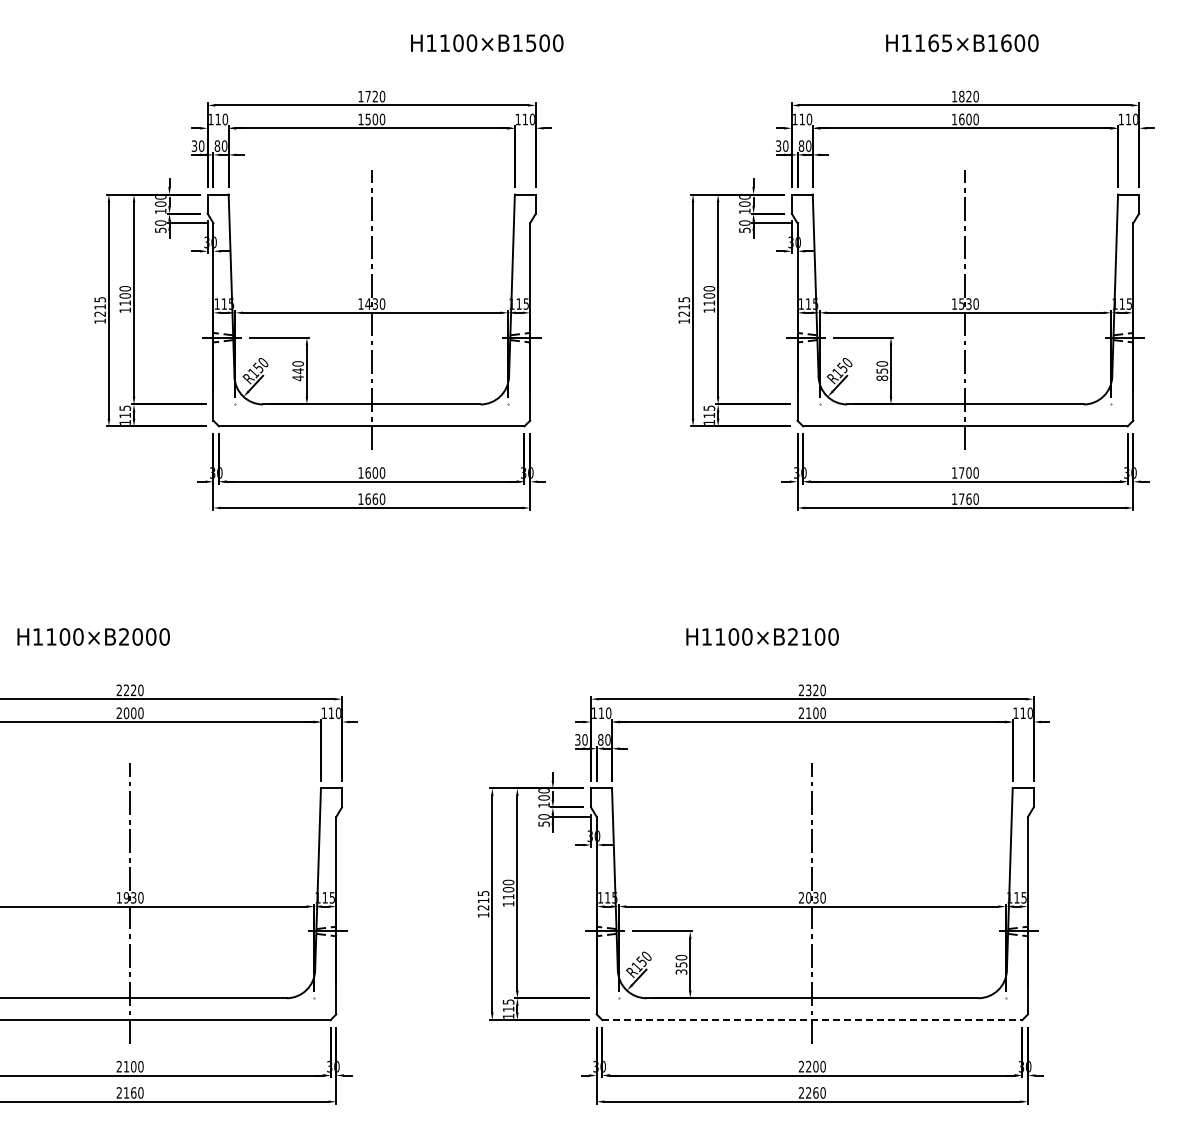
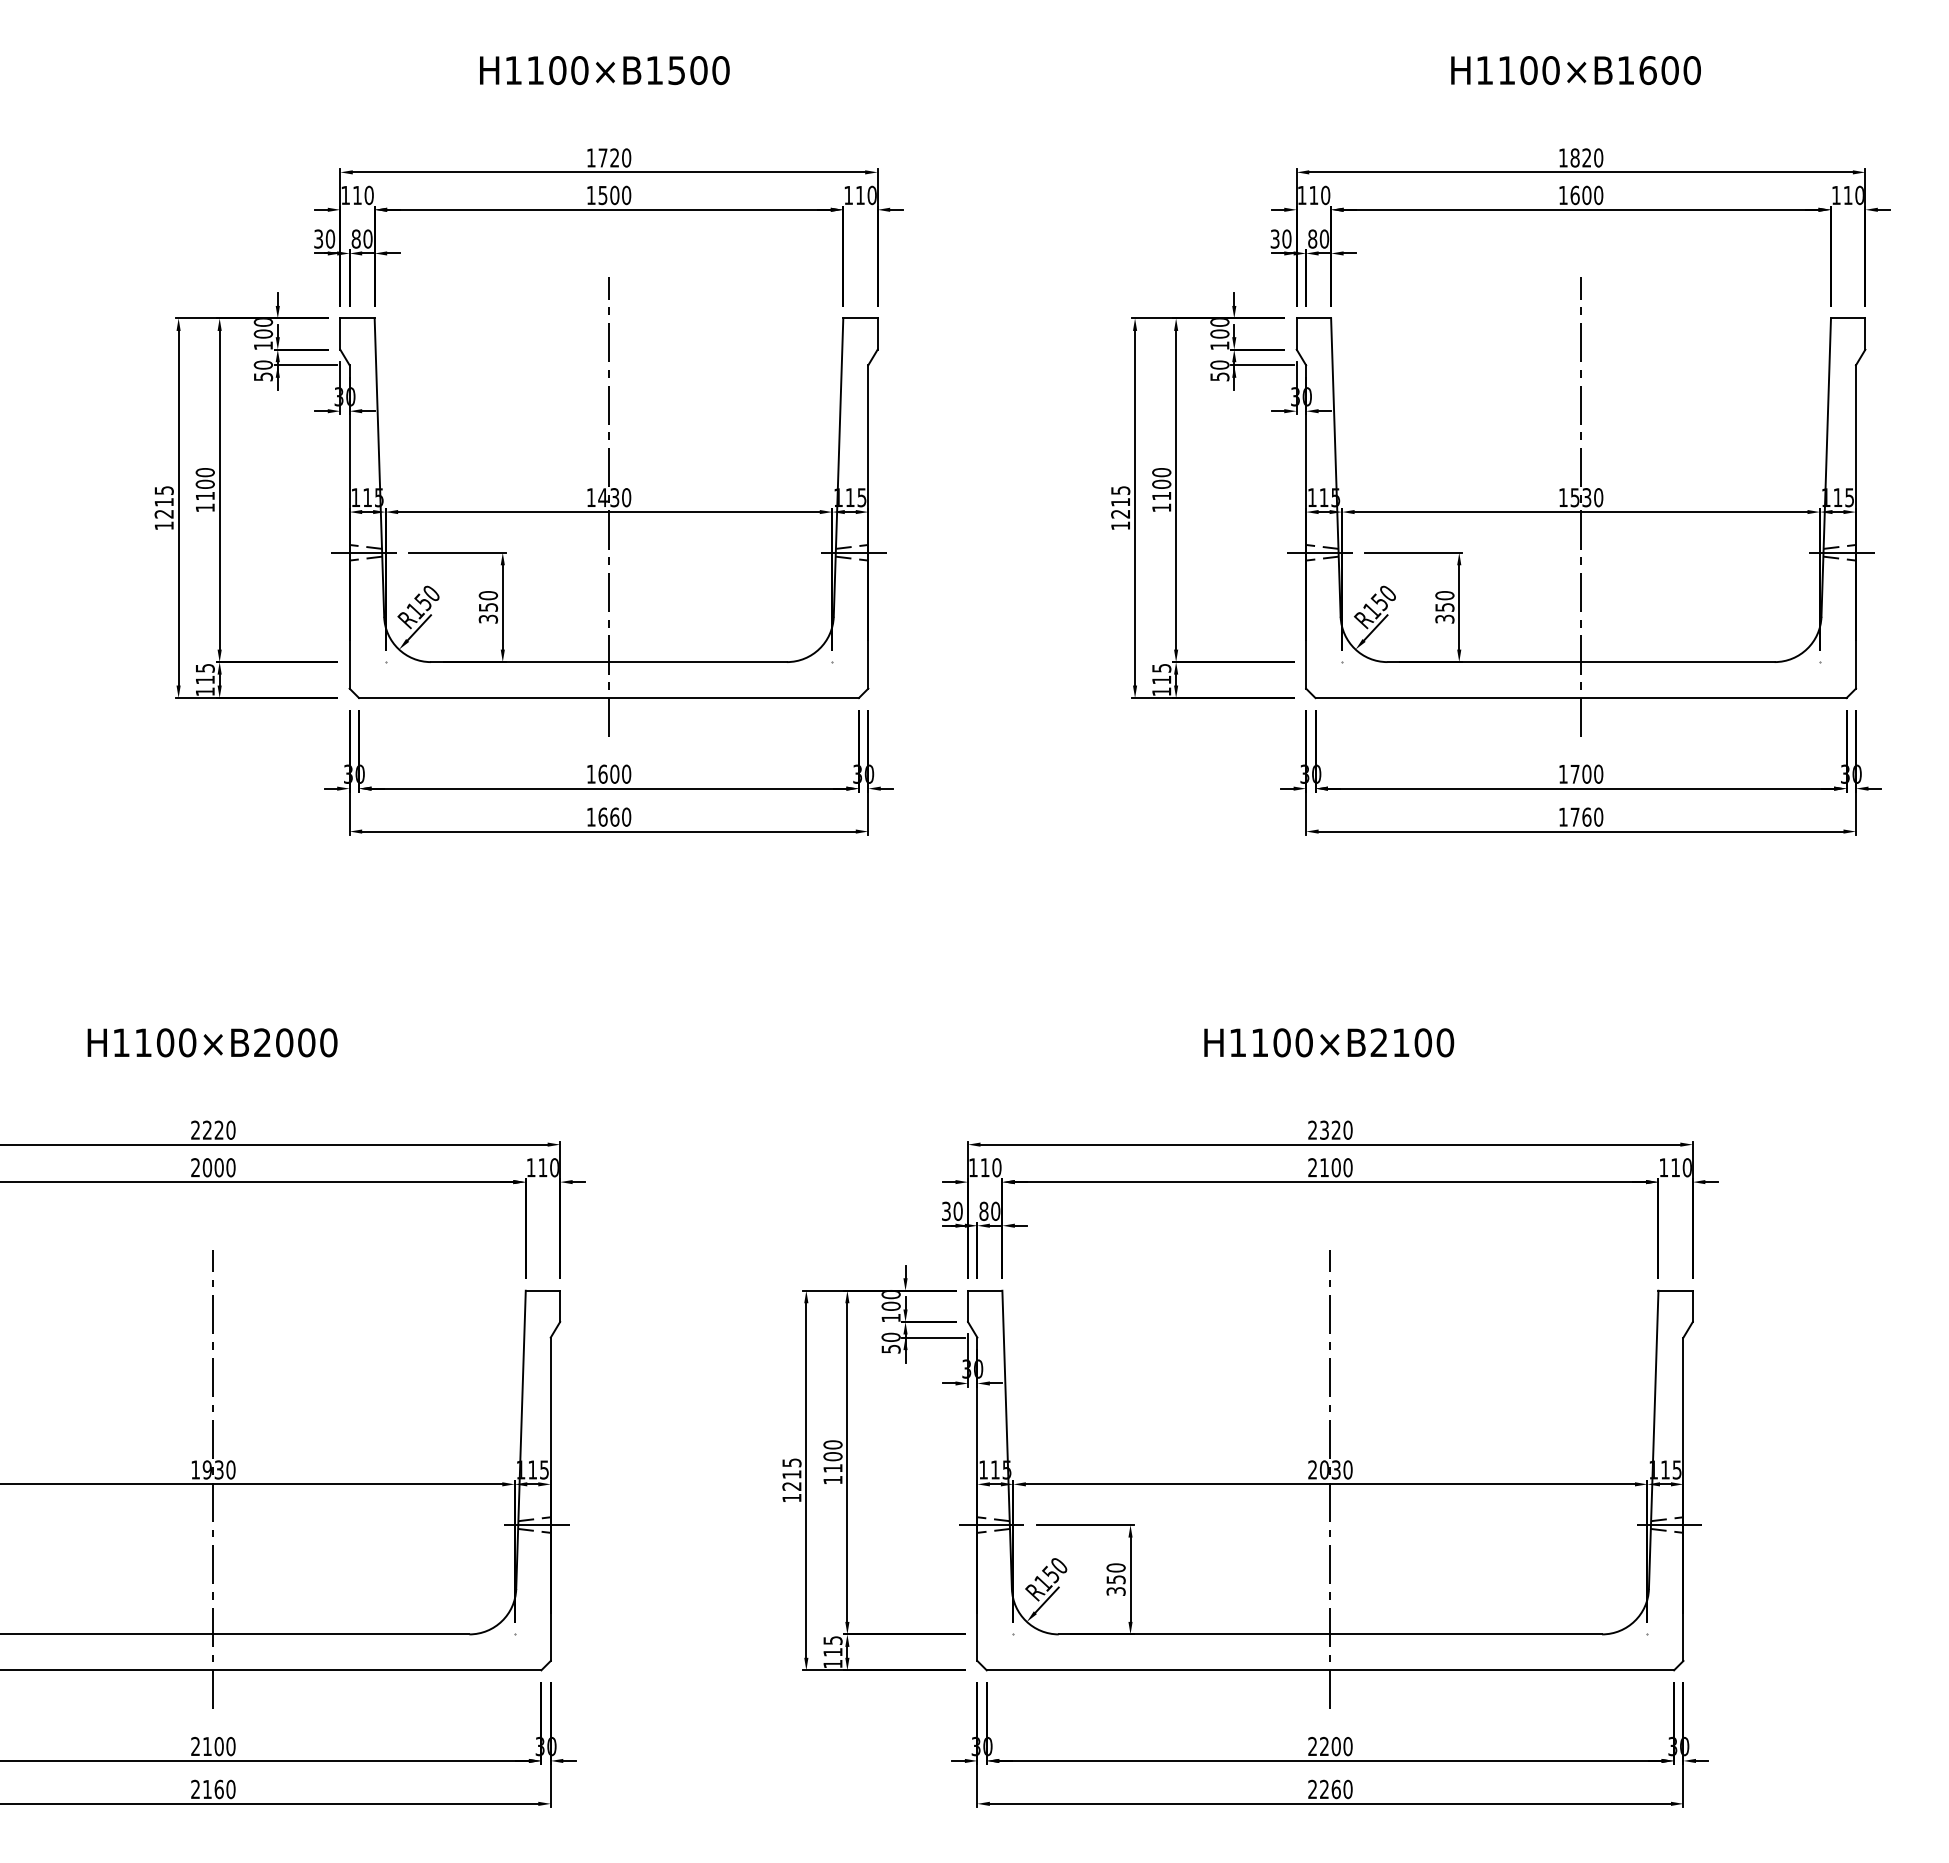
text: (487, 42) -> (605, 69), moved
text: (940, 43) -> (1540, 70), H1165×B1600 -> H1100×B1600
text: (297, 374) -> (487, 613), 440 -> 350
text: (882, 377) -> (1445, 617), 850 -> 350
text: (93, 636) -> (212, 1042), moved
text: (762, 636) -> (1329, 1042), moved
line: (812, 1020) -> (1330, 1670), dashed -> solid

